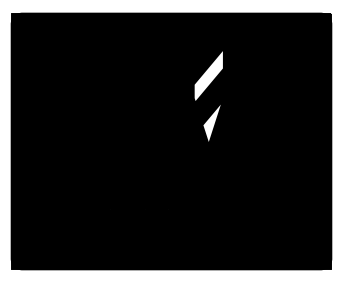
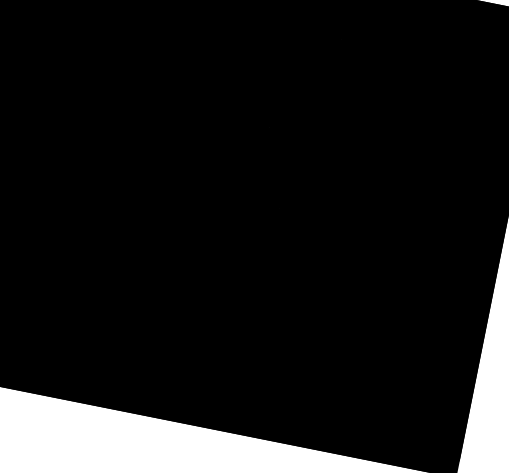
fill: (208, 75) -> (303, 82), added
fill: (212, 122) -> (294, 168), added

